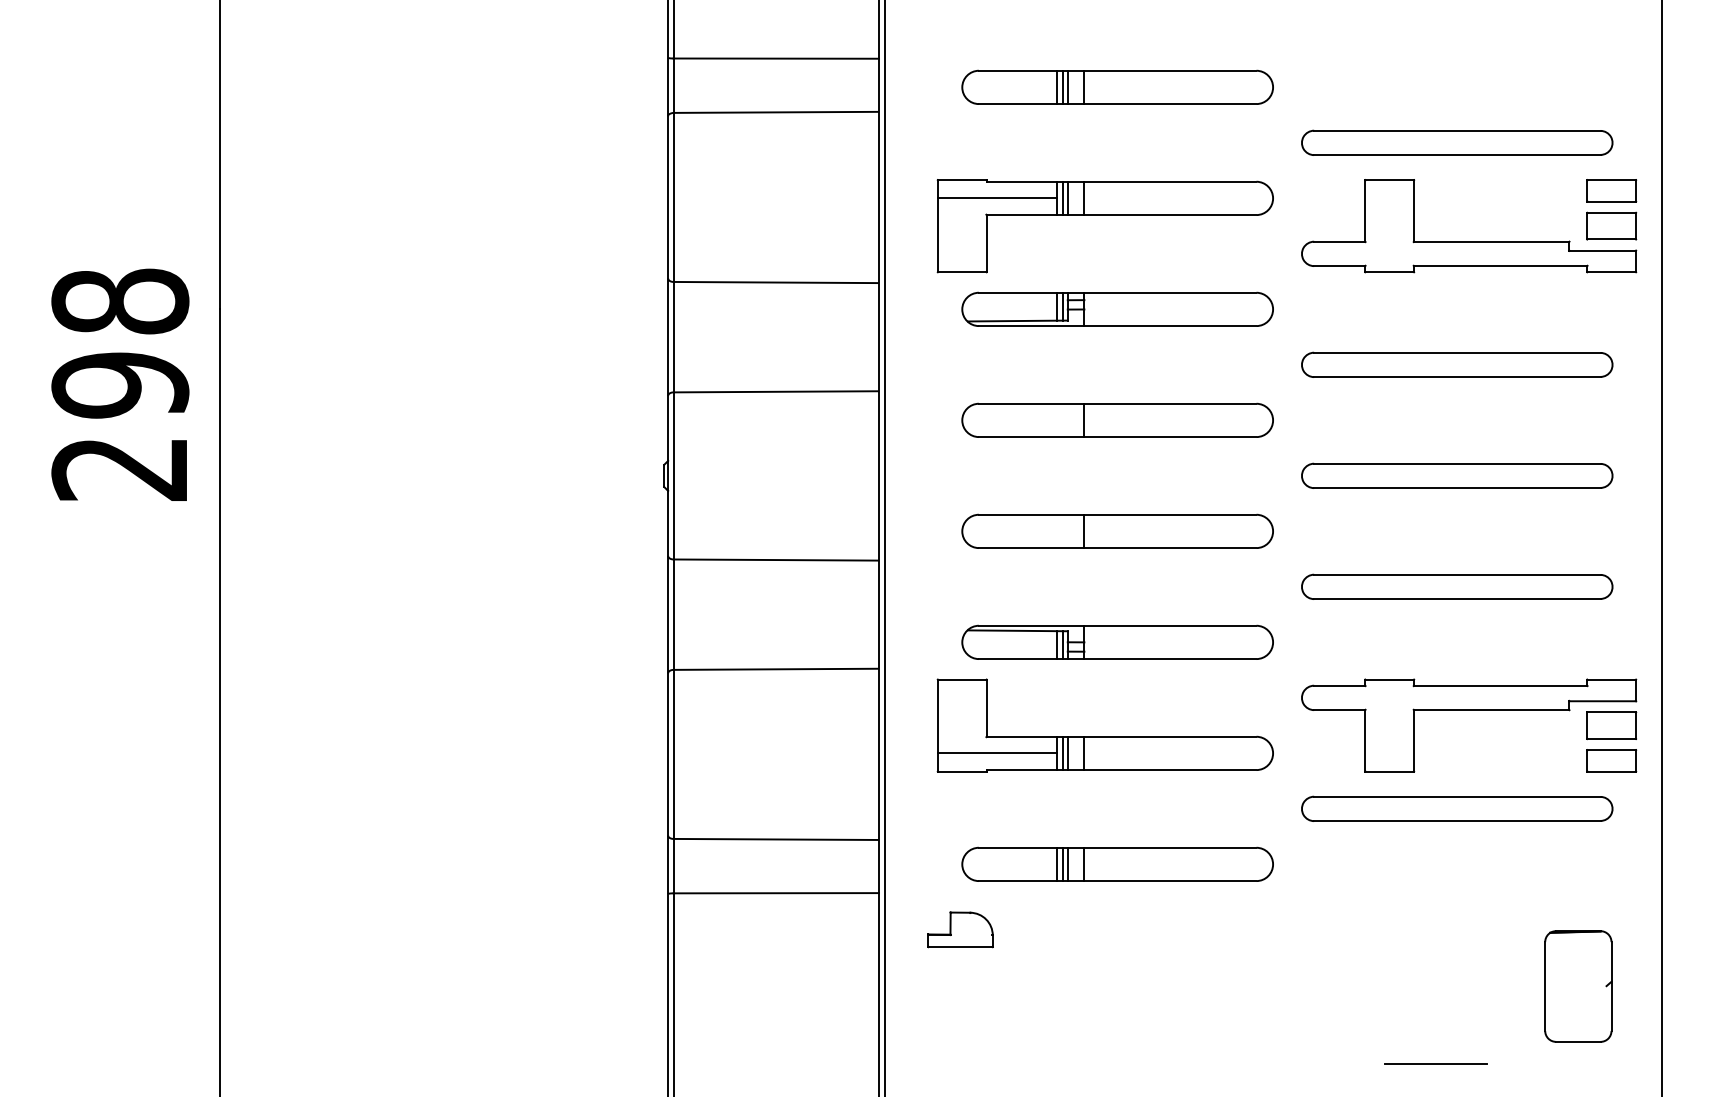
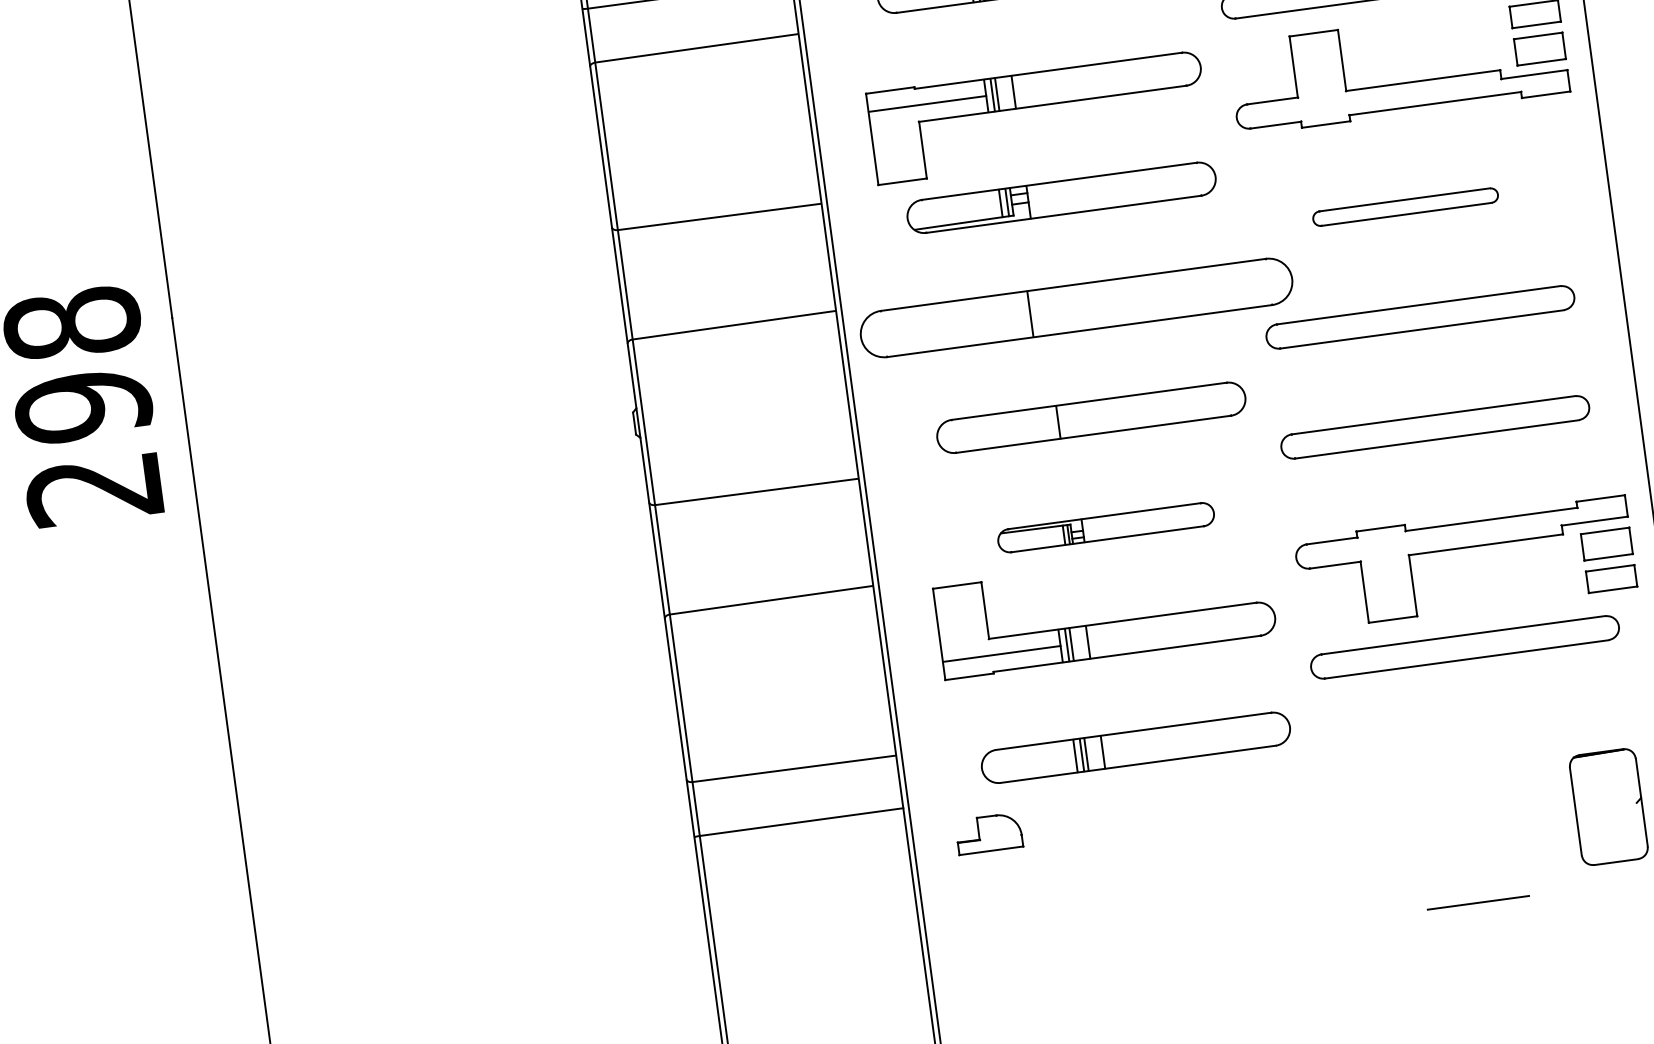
part: (1457, 364) -> (1405, 206), size x0.6
part: (1117, 419) -> (1076, 306), size x1.4
part: (1117, 641) -> (1105, 526), size x0.7

